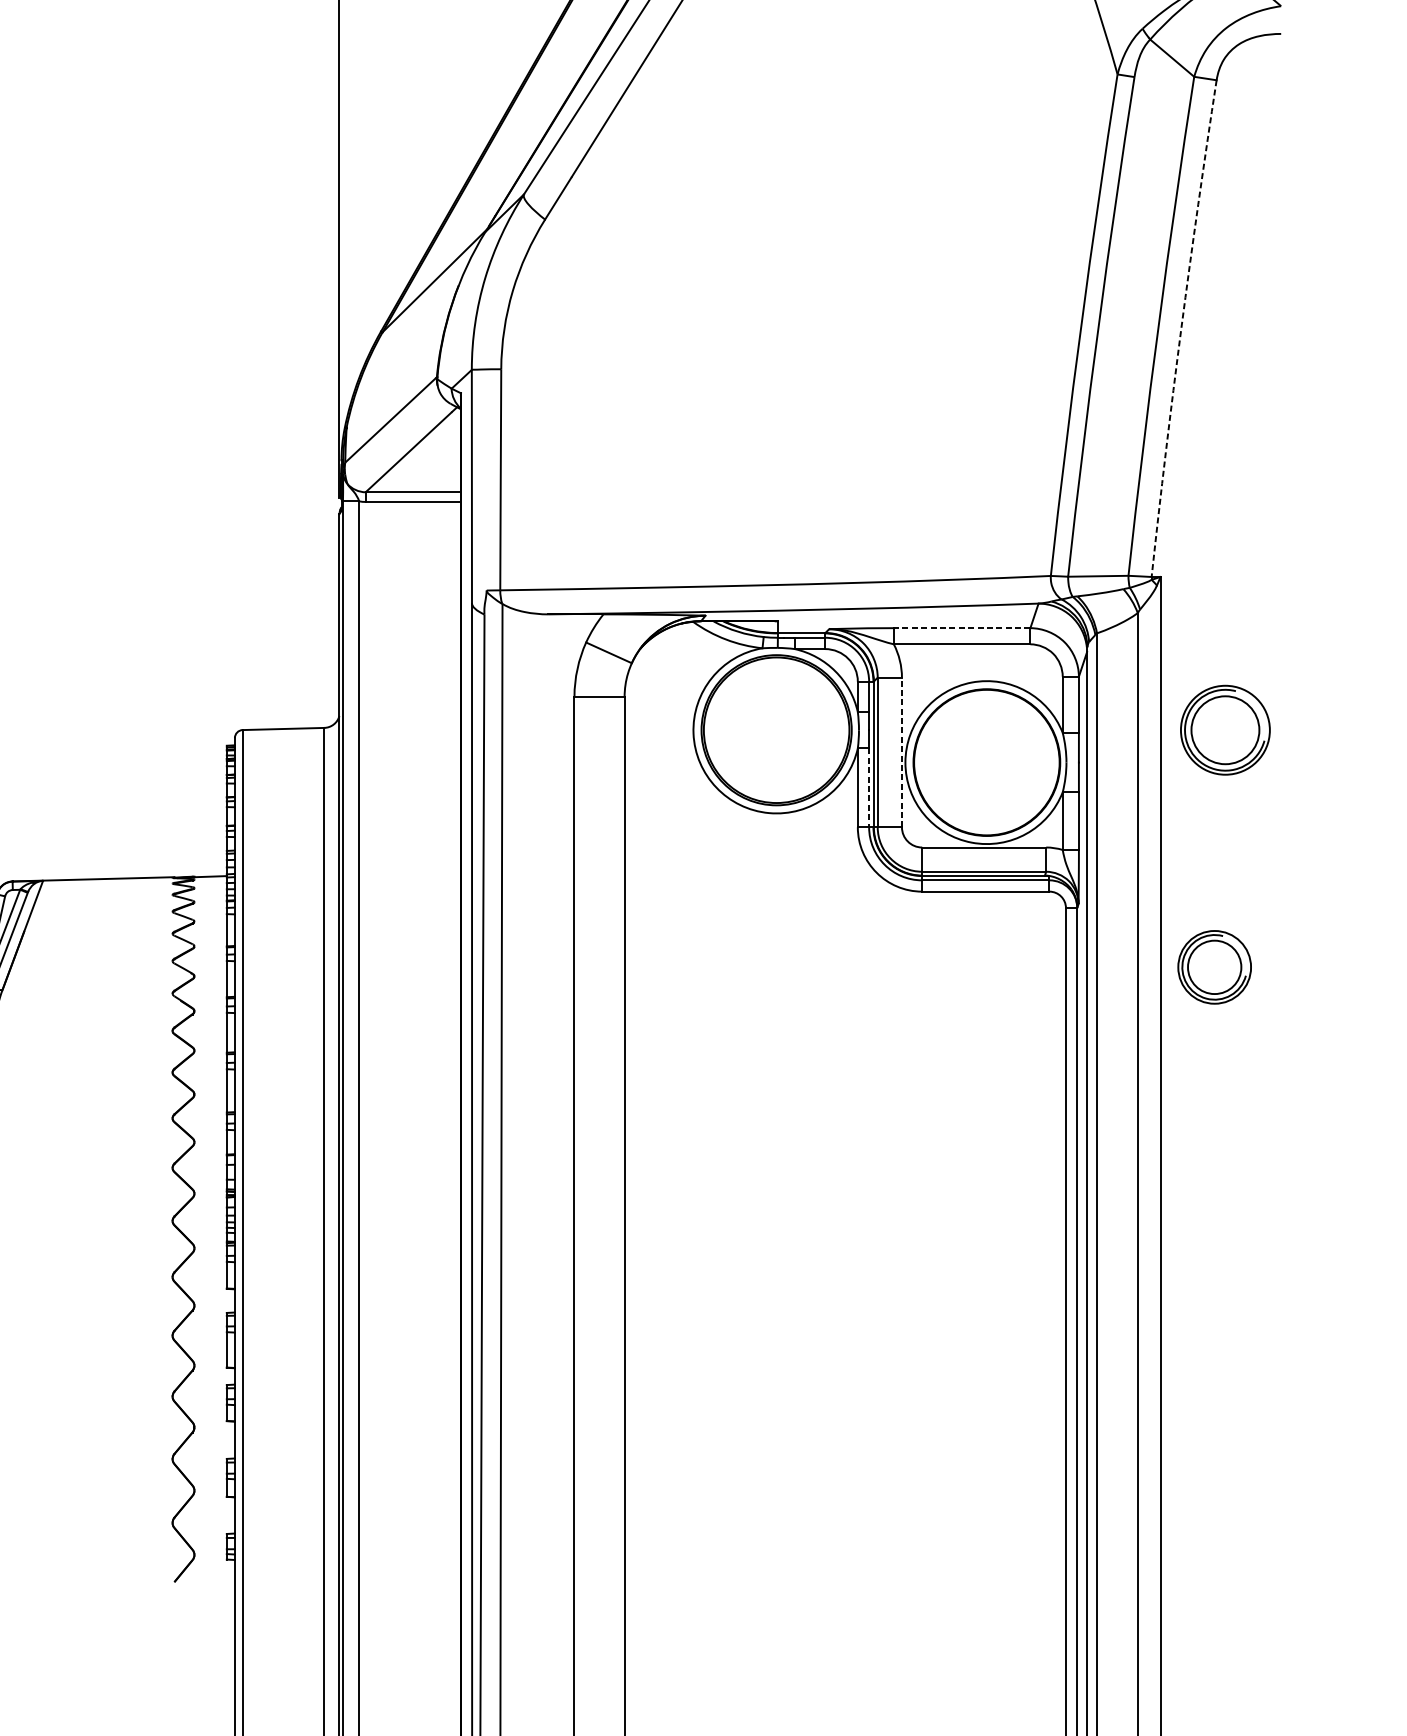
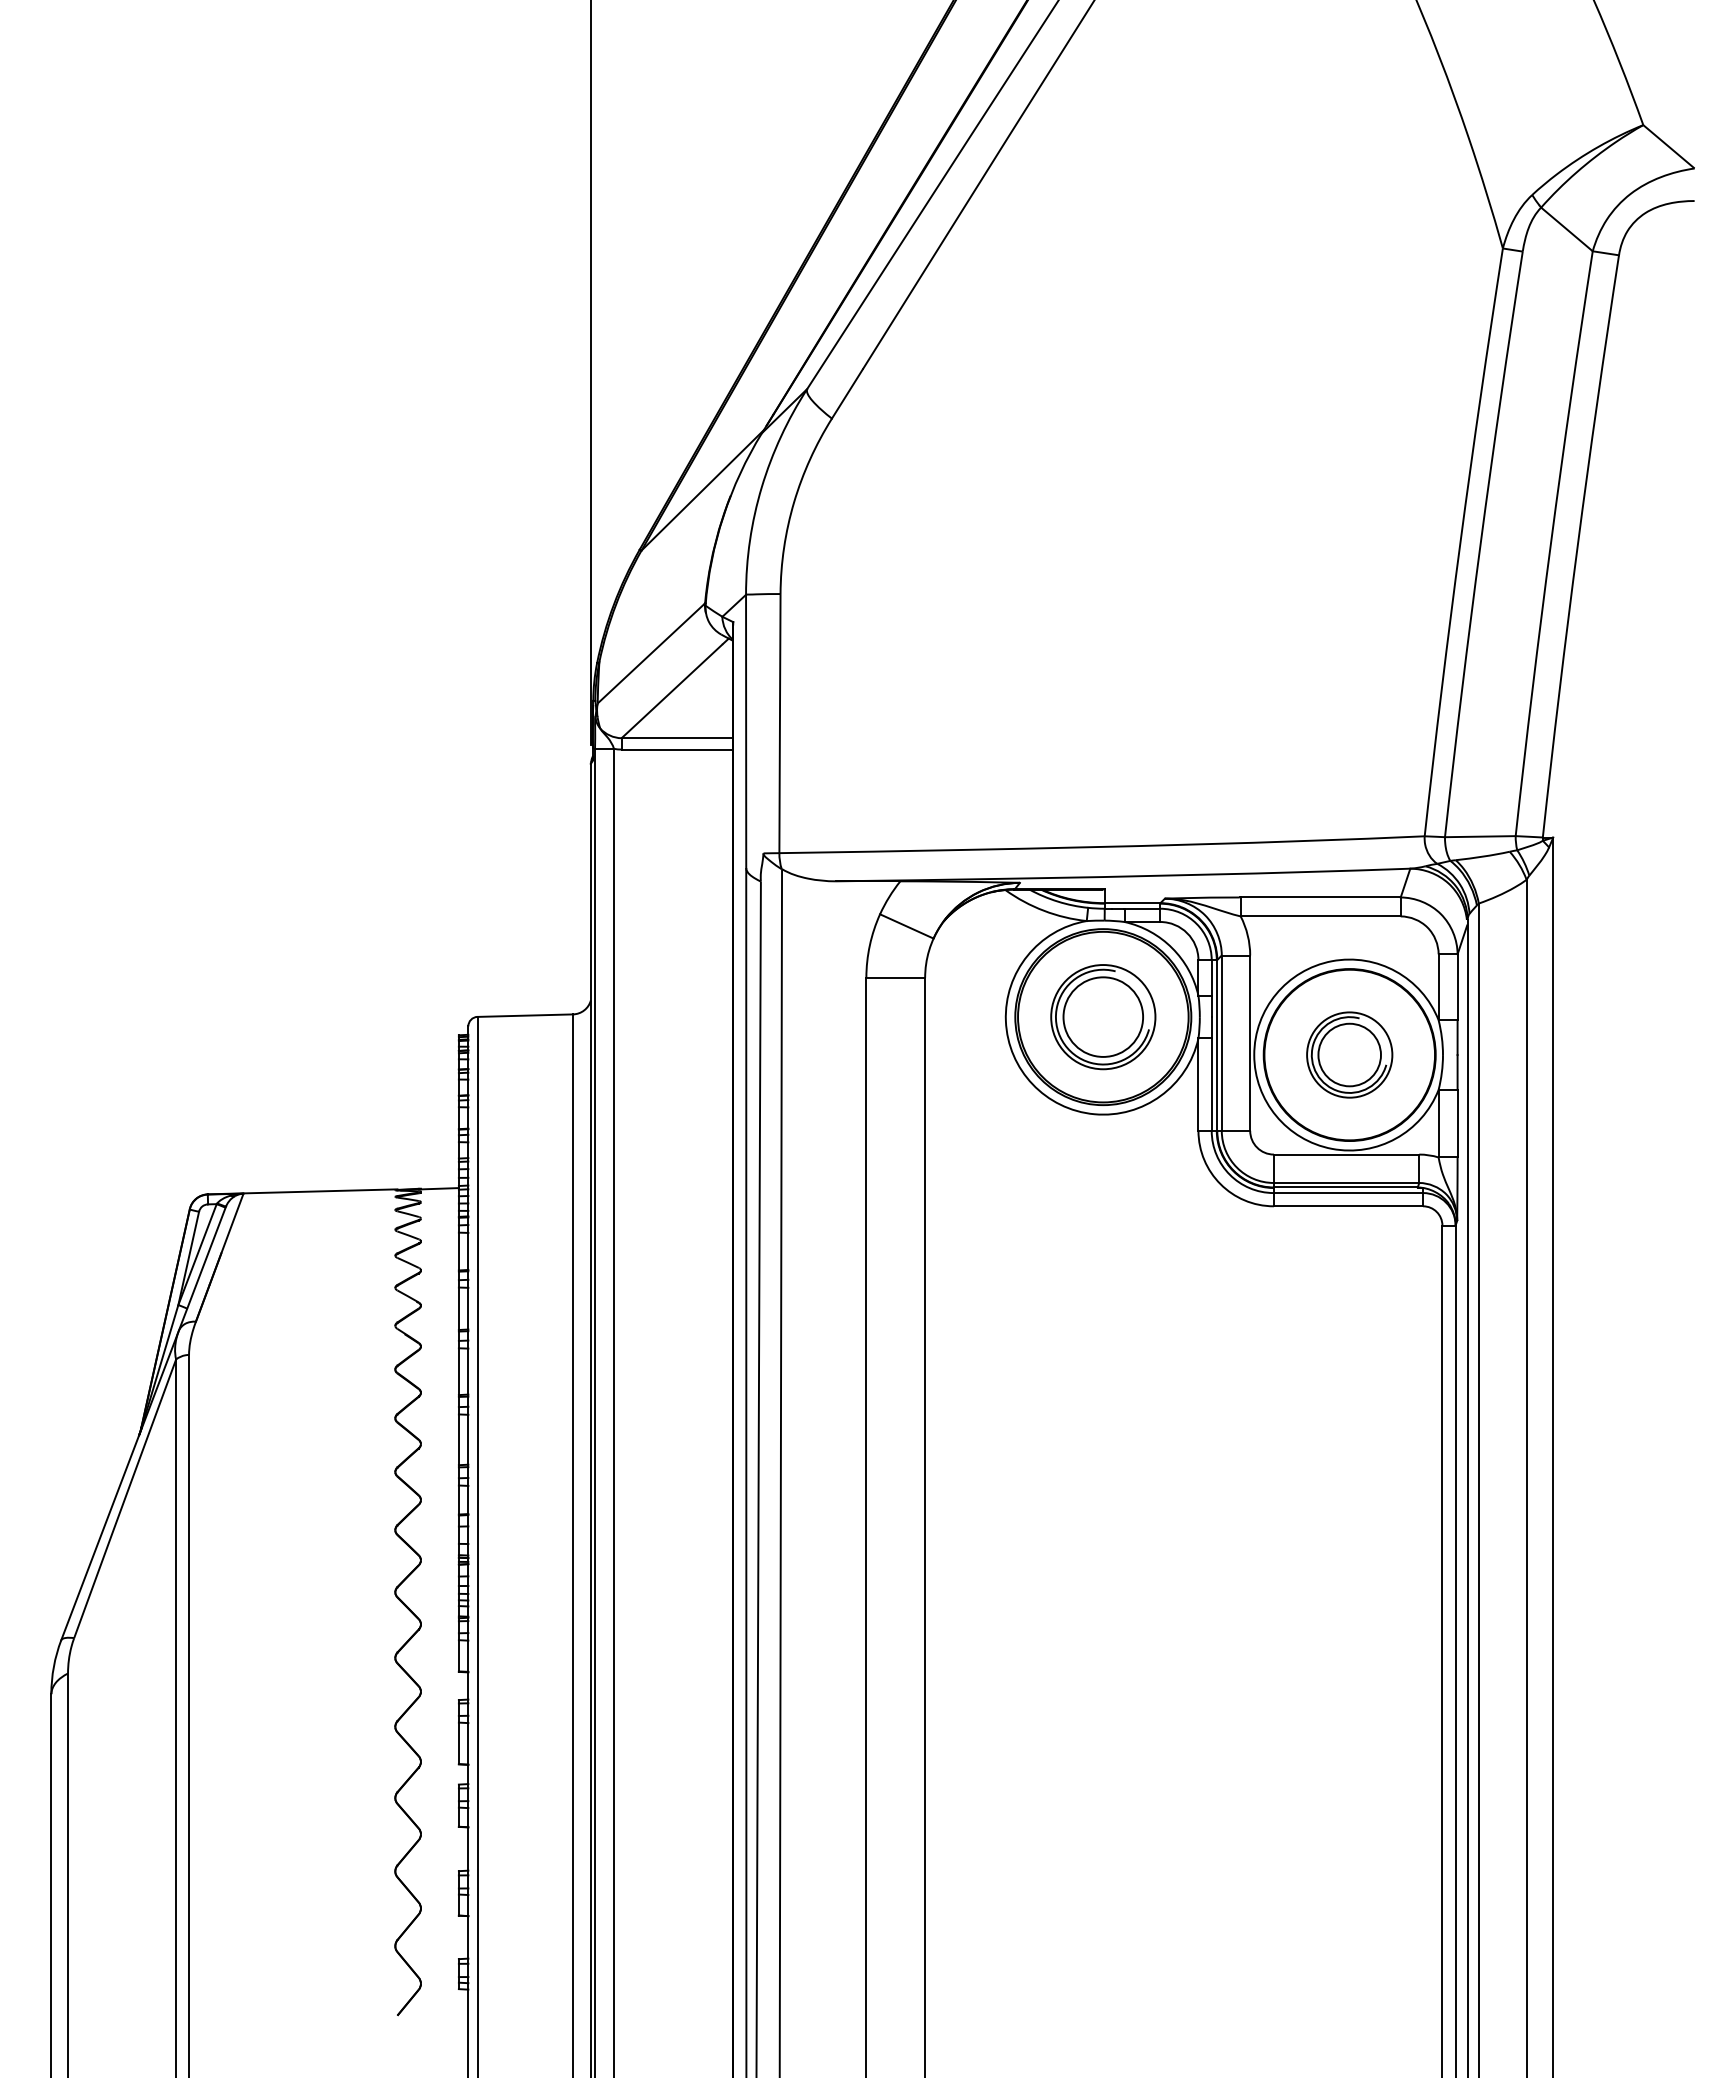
arc: (1181, 327) -> (1577, 545), dashed -> solid
line: (961, 628) -> (1320, 897), dashed -> solid
part: (1225, 730) -> (1103, 1017), moved
line: (902, 752) -> (1250, 1043), dashed -> solid
line: (868, 788) -> (1211, 1085), dashed -> solid
part: (1214, 966) -> (1349, 1054), moved

